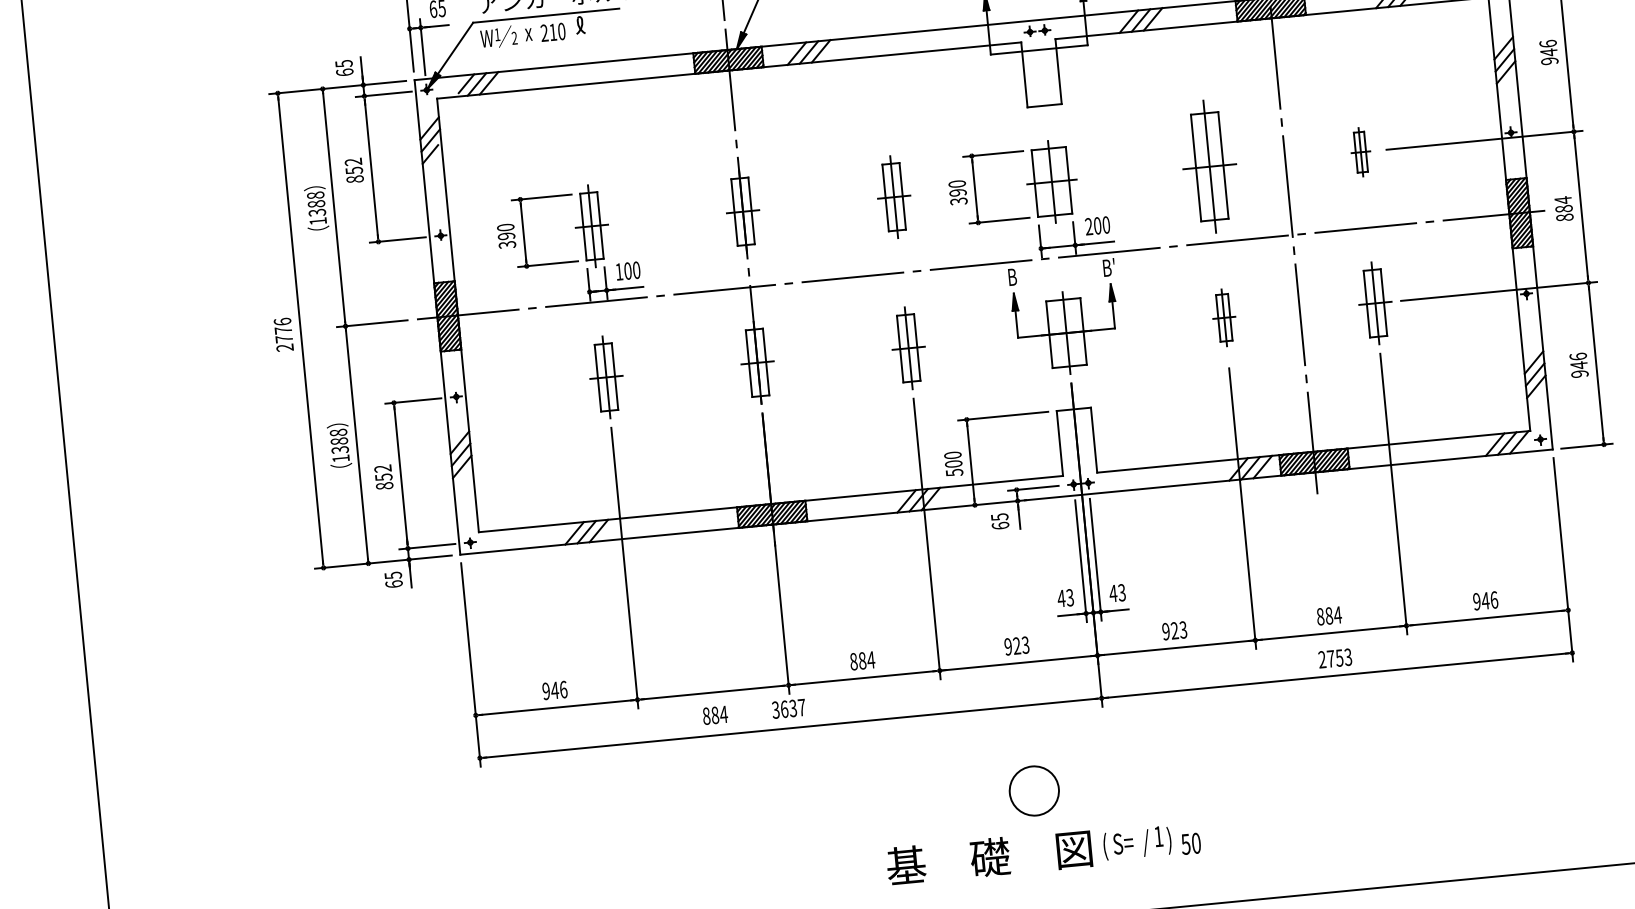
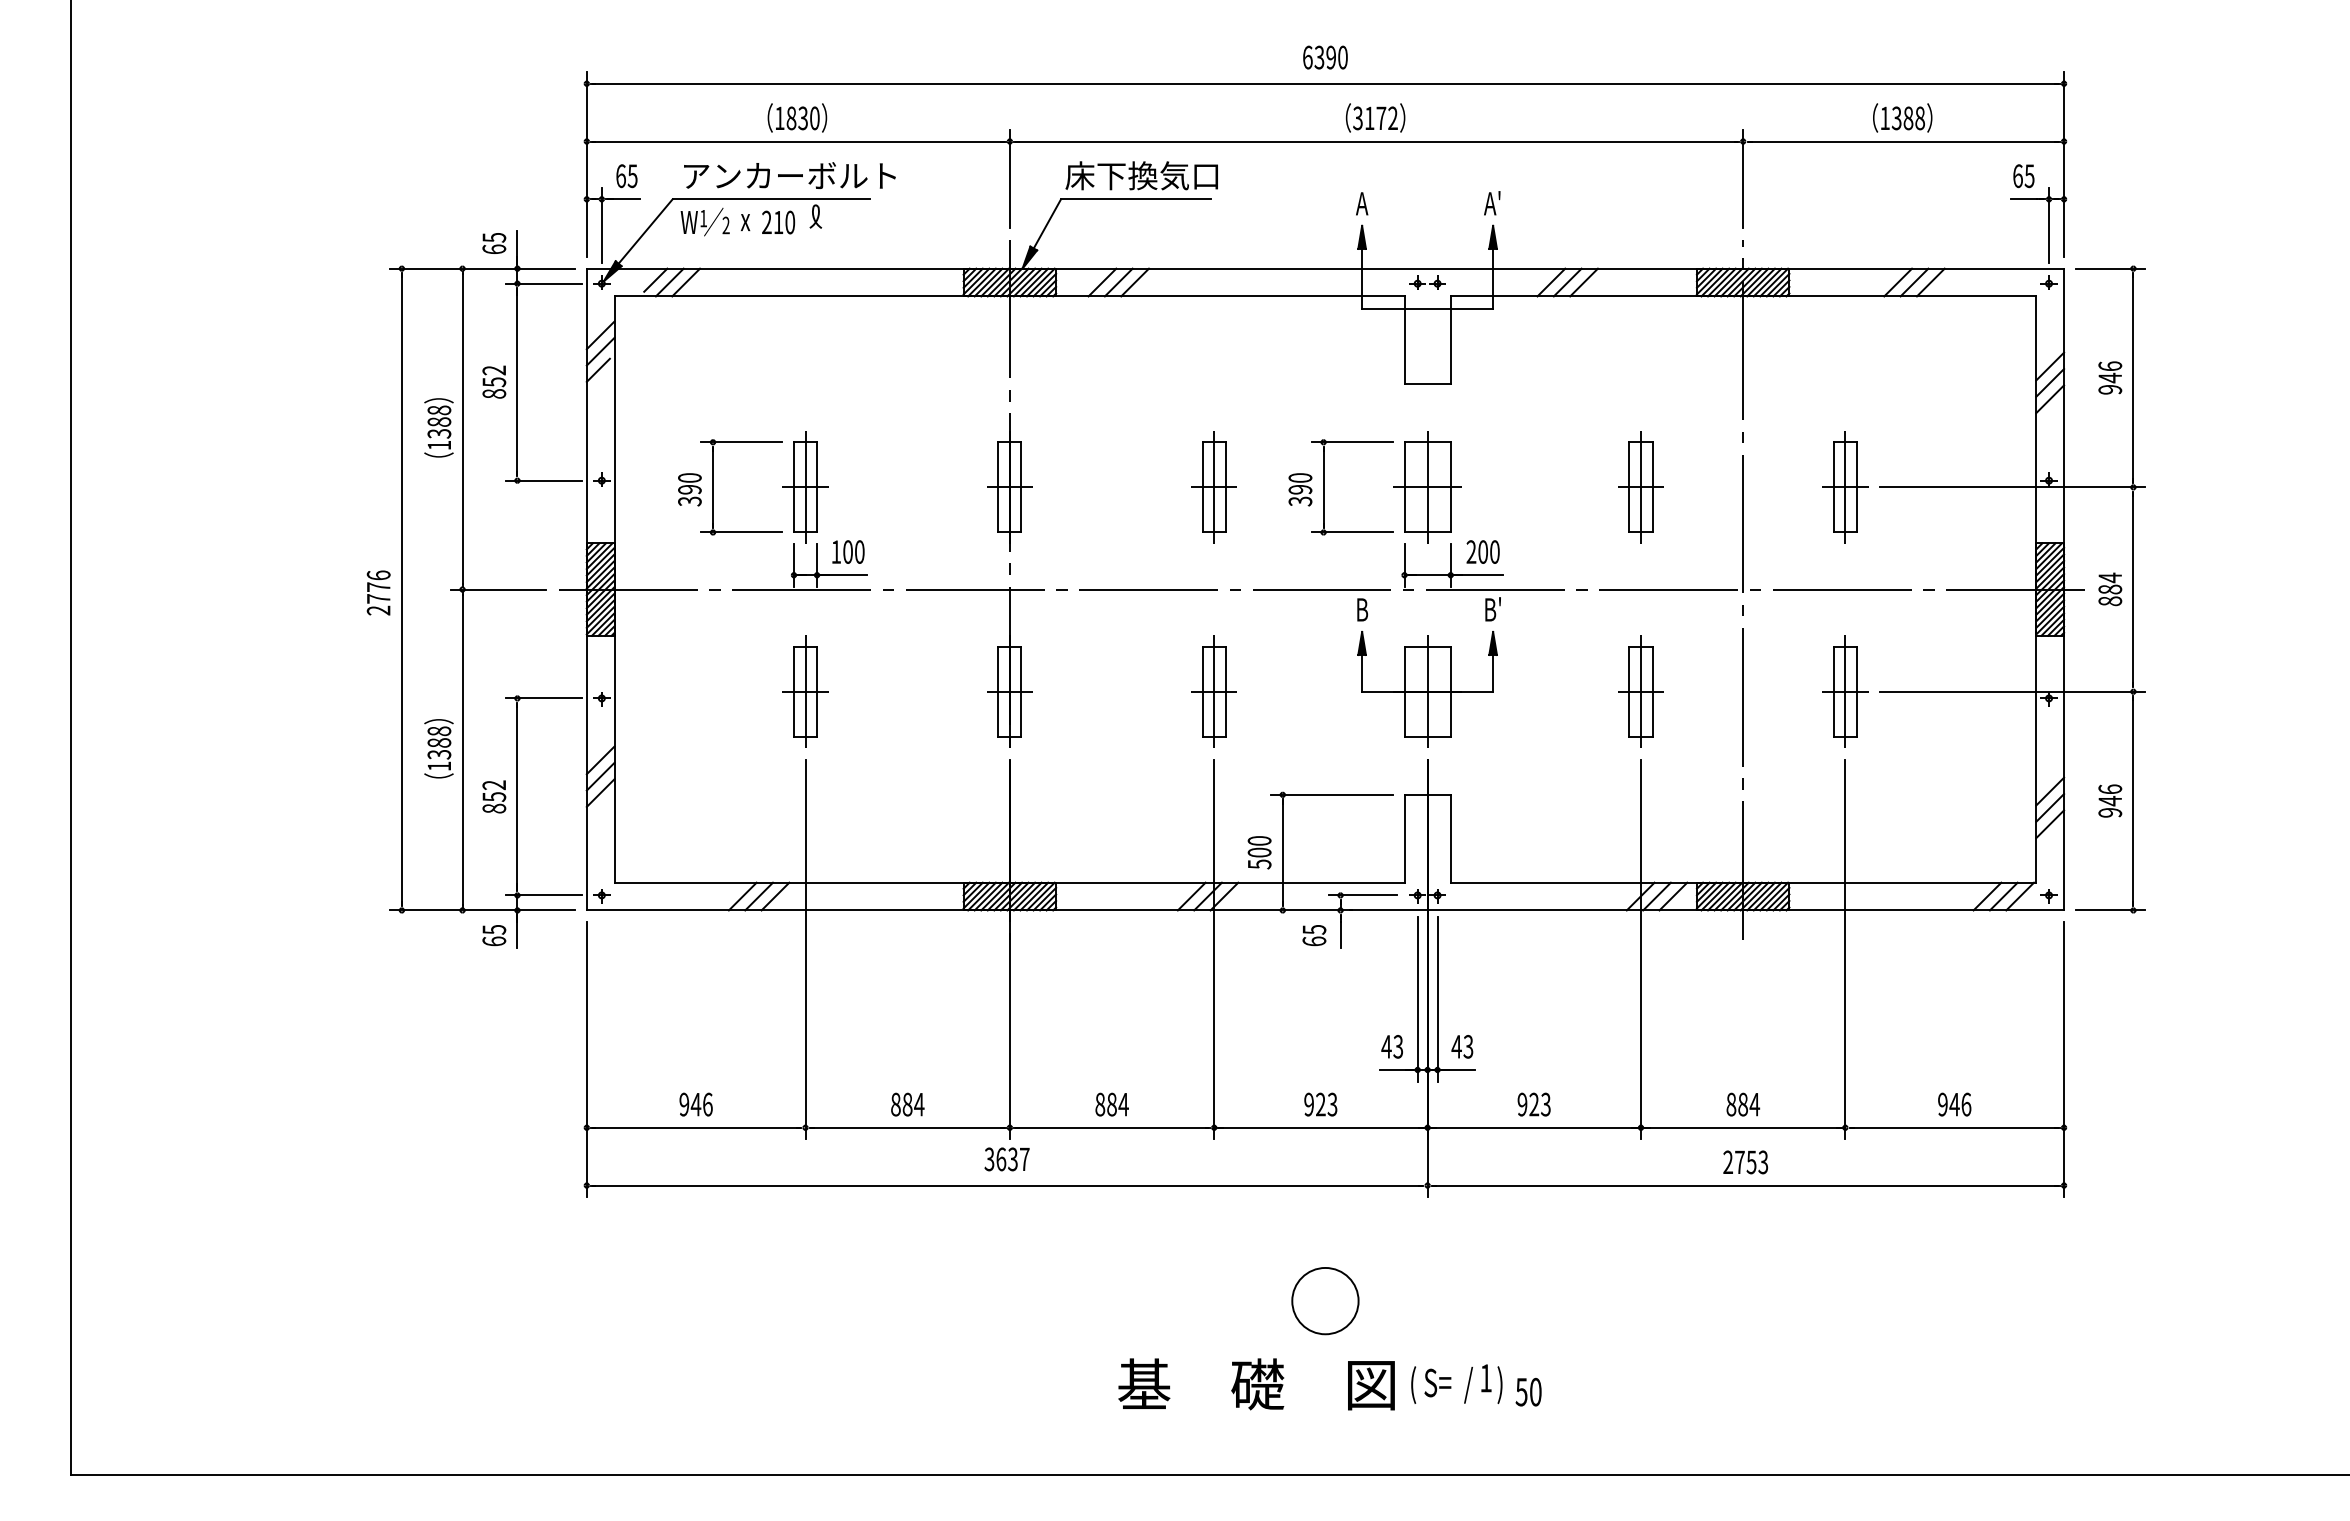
part: (1360, 152) -> (1845, 487), size x1.67
part: (1209, 166) -> (1640, 487), size x0.62
part: (1223, 317) -> (1640, 691), size x1.43
text: (715, 715) -> (907, 1104), moved

